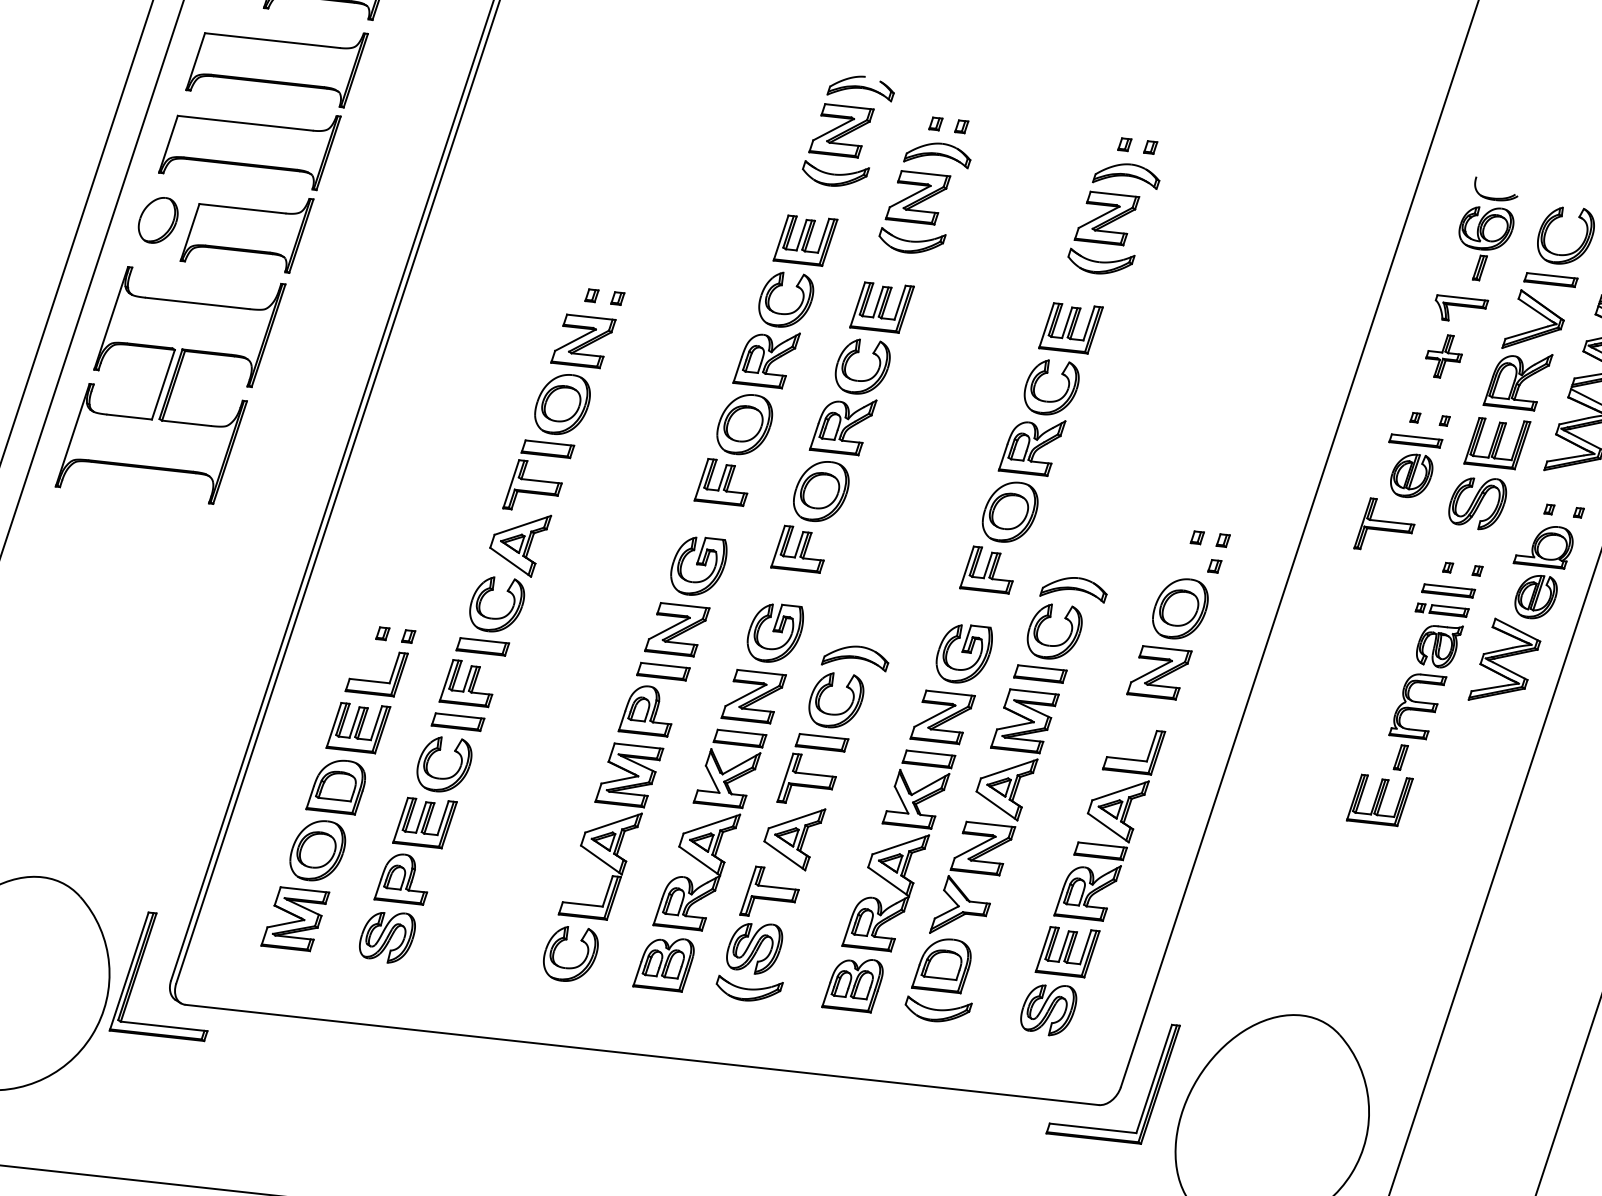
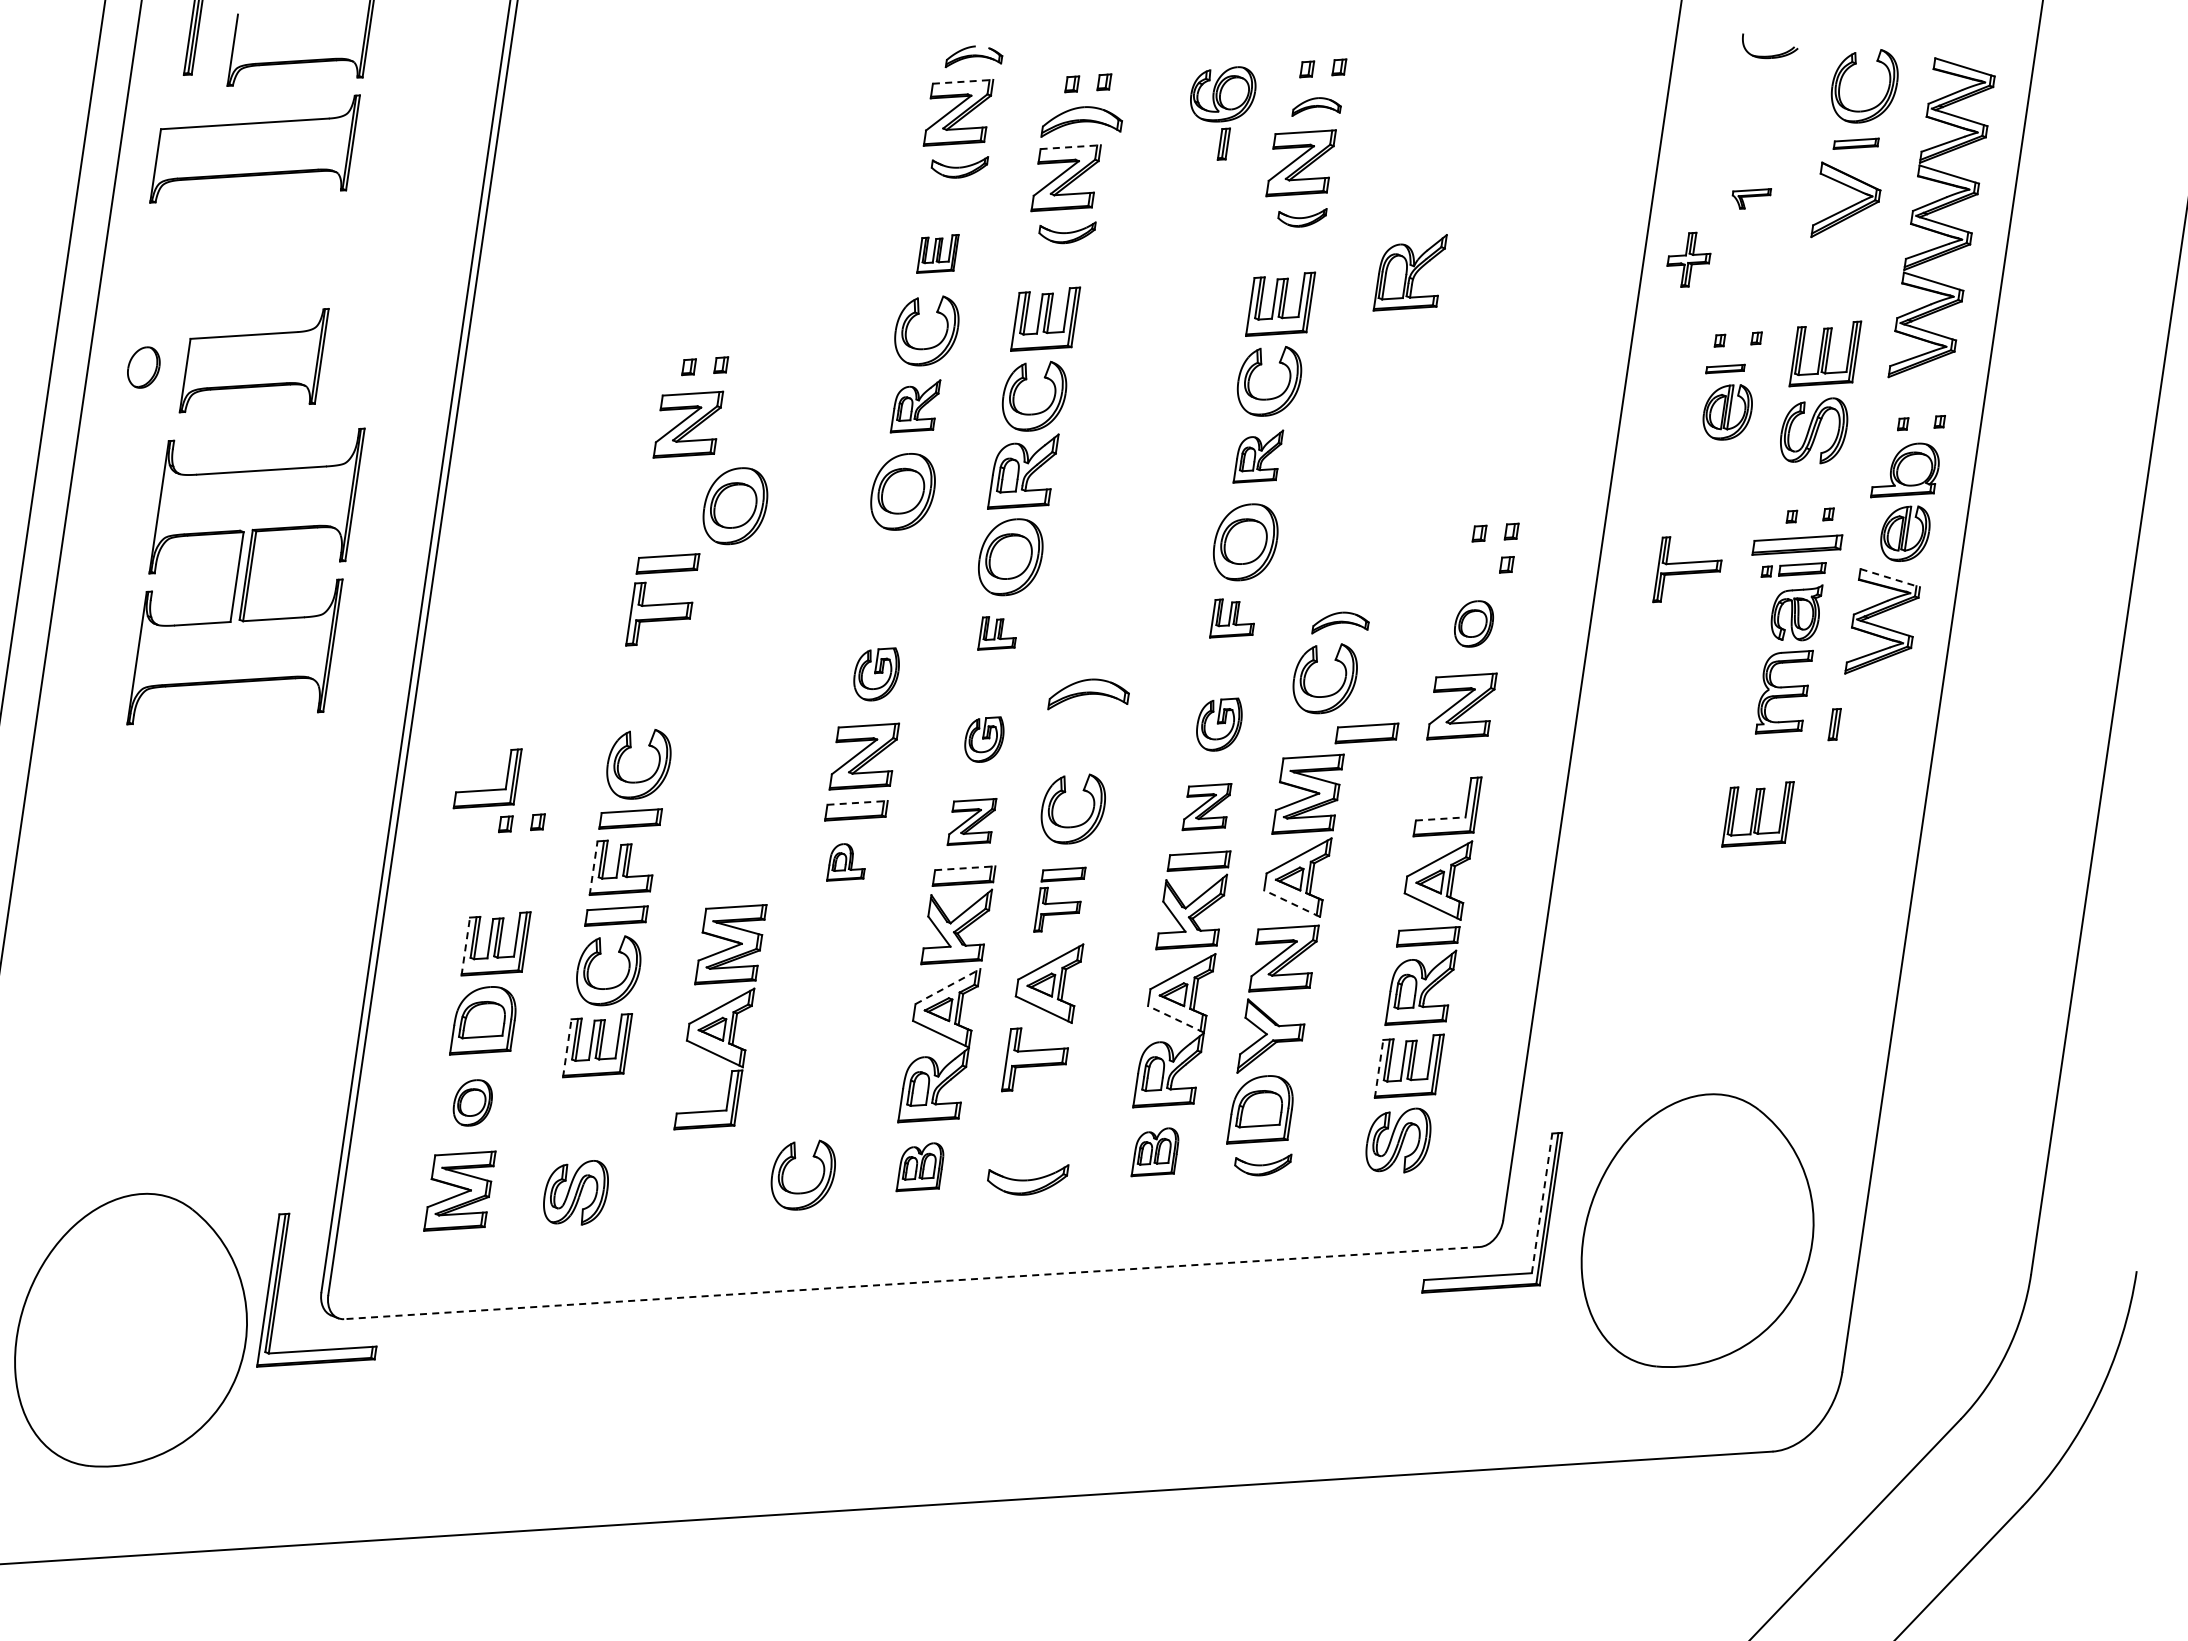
part: (861, 88) -> (973, 56), size x0.7
line: (849, 106) -> (963, 81), solid -> dashed
part: (249, 144) -> (239, 255), removed
part: (834, 174) -> (959, 167), size x0.7
line: (926, 174) -> (1071, 147), solid -> dashed
part: (1127, 175) -> (1316, 106), size x0.6
part: (158, 220) -> (143, 367), size x0.7
part: (805, 239) -> (937, 253), size x0.6
part: (911, 241) -> (1067, 232), size x0.7
part: (1483, 243) -> (1223, 113), moved
part: (1100, 261) -> (1302, 217), size x0.6
part: (1551, 279) -> (1856, 143), size x0.7
part: (1460, 309) -> (1751, 198), size x0.6
part: (1443, 356) -> (1688, 259), moved
part: (766, 358) -> (915, 406), size x0.7
part: (1517, 379) -> (1409, 272), moved
part: (170, 385) -> (245, 576), moved
part: (562, 404) -> (735, 506), moved
part: (1415, 440) -> (1725, 368), size x0.6
part: (1032, 445) -> (1258, 456), size x0.7
part: (723, 483) -> (889, 568), removed
part: (1386, 527) -> (1687, 569), moved
part: (518, 542) -> (652, 683), removed
part: (799, 550) -> (996, 633), size x0.6
part: (698, 566) -> (876, 674), size x0.7
part: (988, 570) -> (1231, 618), size x0.7
part: (1074, 589) -> (1340, 622), size x0.7
part: (1448, 590) -> (1797, 544), size x1.4
part: (1180, 608) -> (1473, 623), size x0.6
line: (1517, 630) -> (1890, 578), solid -> dashed
part: (775, 632) -> (984, 739), size x0.6
part: (964, 653) -> (1219, 724), size x0.7
part: (855, 658) -> (1088, 694), moved
line: (666, 665) -> (858, 802), solid -> dashed
part: (1040, 674) -> (1366, 733), moved
part: (375, 680) -> (487, 789), moved
line: (446, 680) -> (593, 867), solid -> dashed
part: (753, 696) -> (971, 821), size x0.7
part: (647, 711) -> (845, 862), size x0.6
part: (942, 716) -> (1206, 806), size x0.7
line: (333, 725) -> (465, 946), solid -> dashed
line: (742, 732) -> (965, 868), solid -> dashed
part: (1400, 757) -> (1834, 724), moved
line: (1126, 758) -> (1440, 818), solid -> dashed
part: (812, 770) -> (1059, 899), size x0.7
line: (997, 805) -> (1292, 903), solid -> dashed
line: (400, 819) -> (567, 1047), solid -> dashed
line: (711, 824) -> (947, 986), solid -> dashed
part: (610, 831) -> (720, 1017), moved
part: (317, 850) -> (472, 1102), size x0.6
part: (403, 879) -> (583, 1119), removed
line: (888, 881) -> (1175, 1019), solid -> dashed
part: (754, 947) -> (1026, 1127), removed
line: (1043, 949) -> (1379, 1068), solid -> dashed
part: (664, 964) -> (919, 1167), size x0.7
part: (853, 984) -> (1154, 1152), size x0.7
part: (938, 1009) -> (1263, 1164), size x0.7
line: (641, 1055) -> (911, 1283), solid -> dashed
line: (1154, 1079) -> (1542, 1203), solid -> dashed

